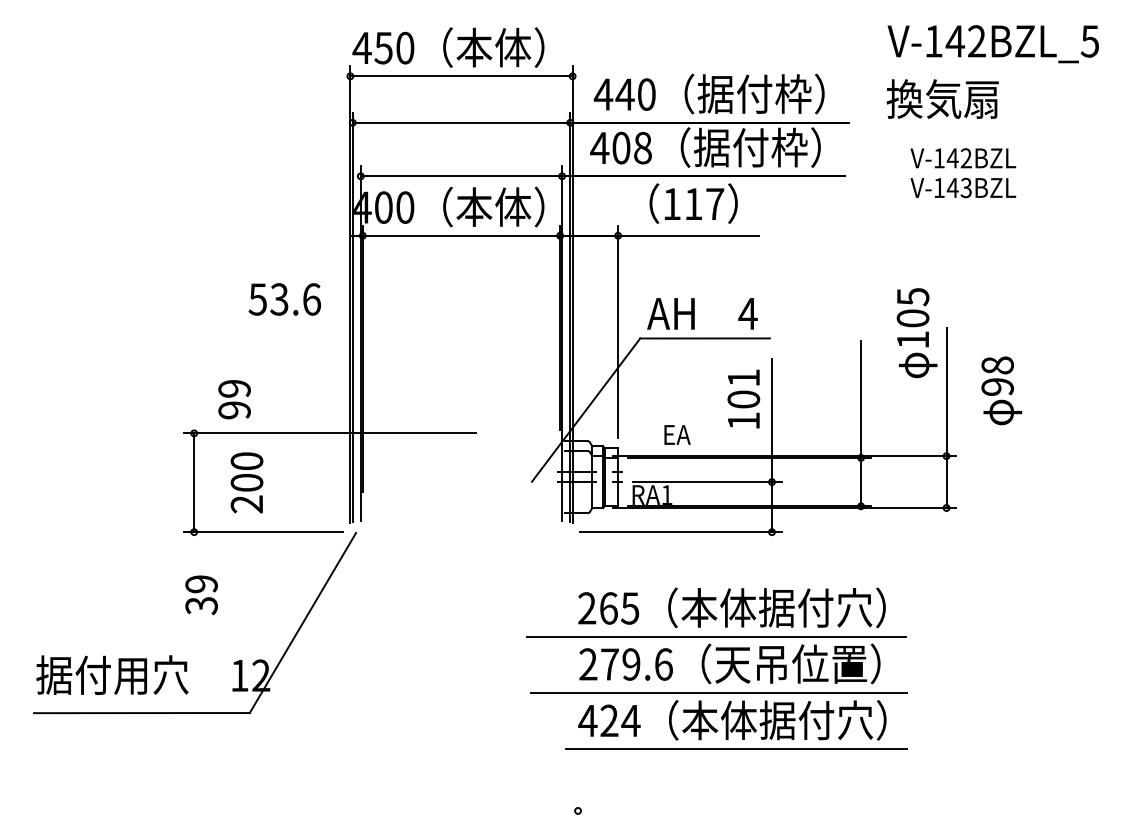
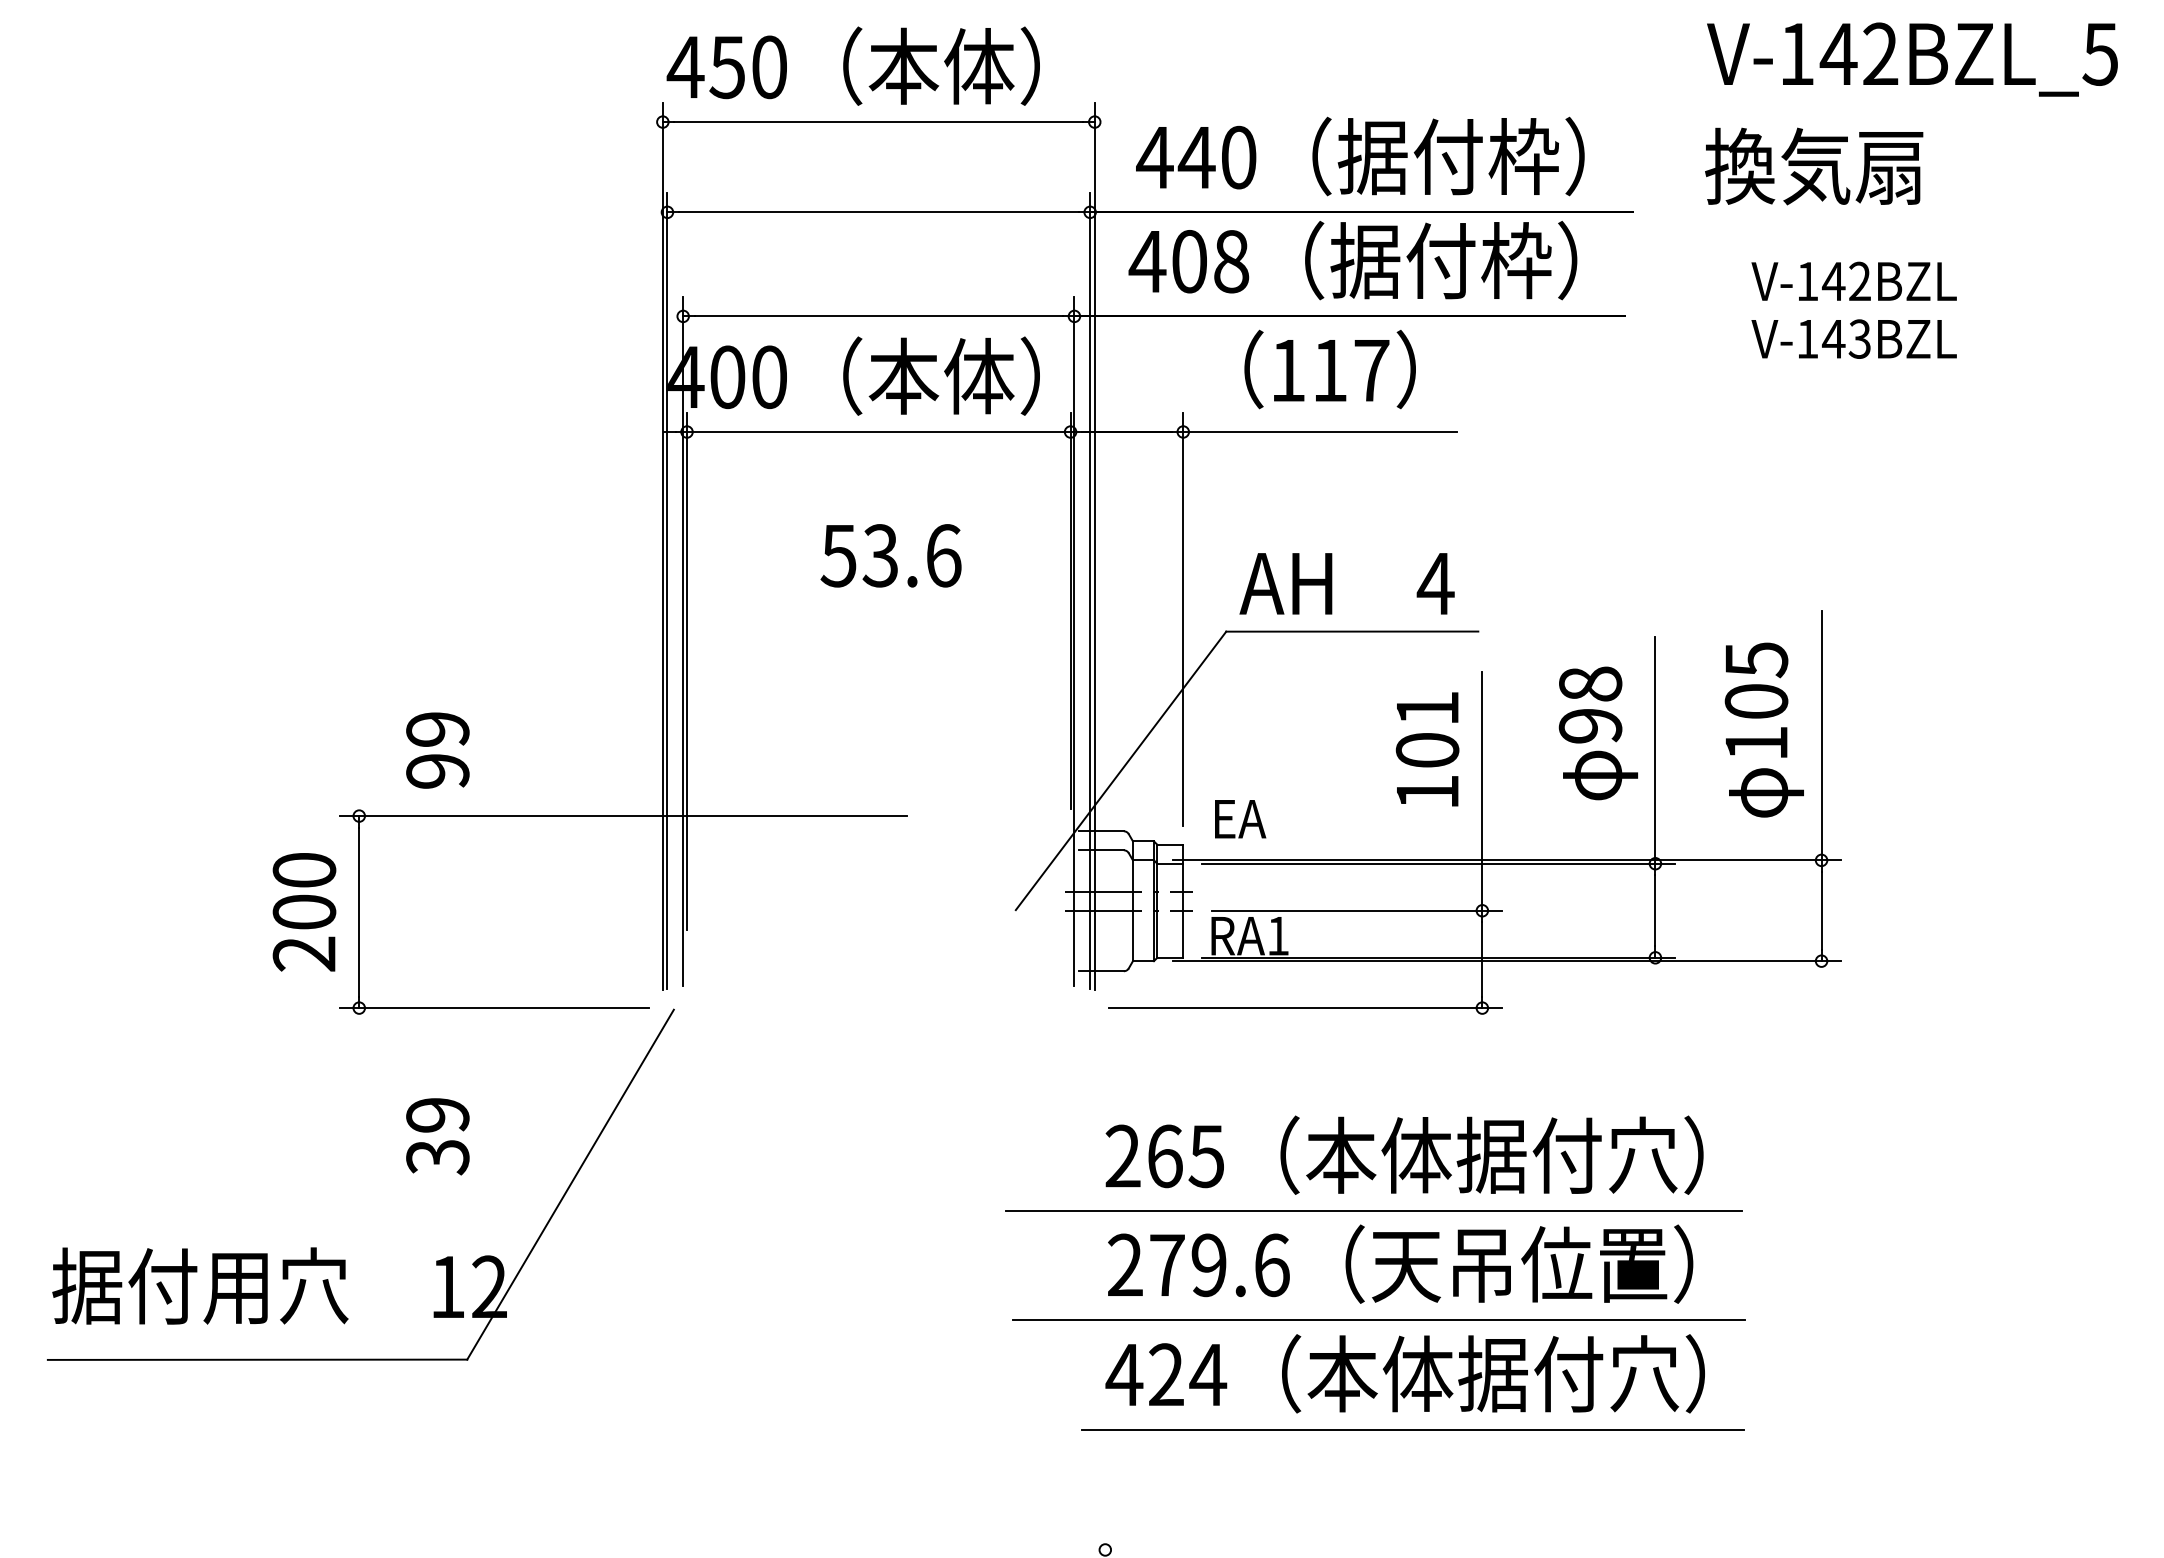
text: (284, 299) -> (890, 555), moved
text: (916, 333) -> (1763, 730), moved
text: (1001, 390) -> (1597, 732), moved
text: (677, 434) -> (1240, 818), moved
text: (246, 482) -> (303, 911), moved
text: (201, 595) -> (437, 1137), moved

